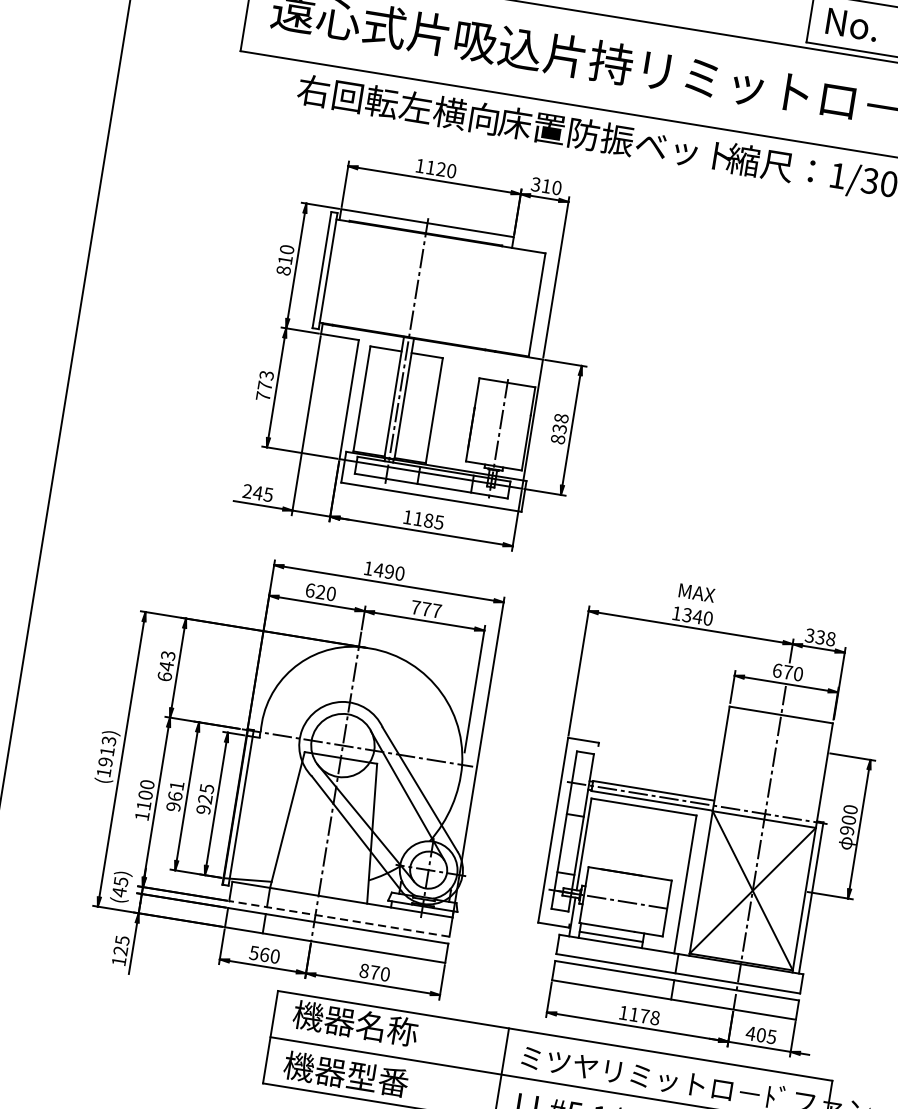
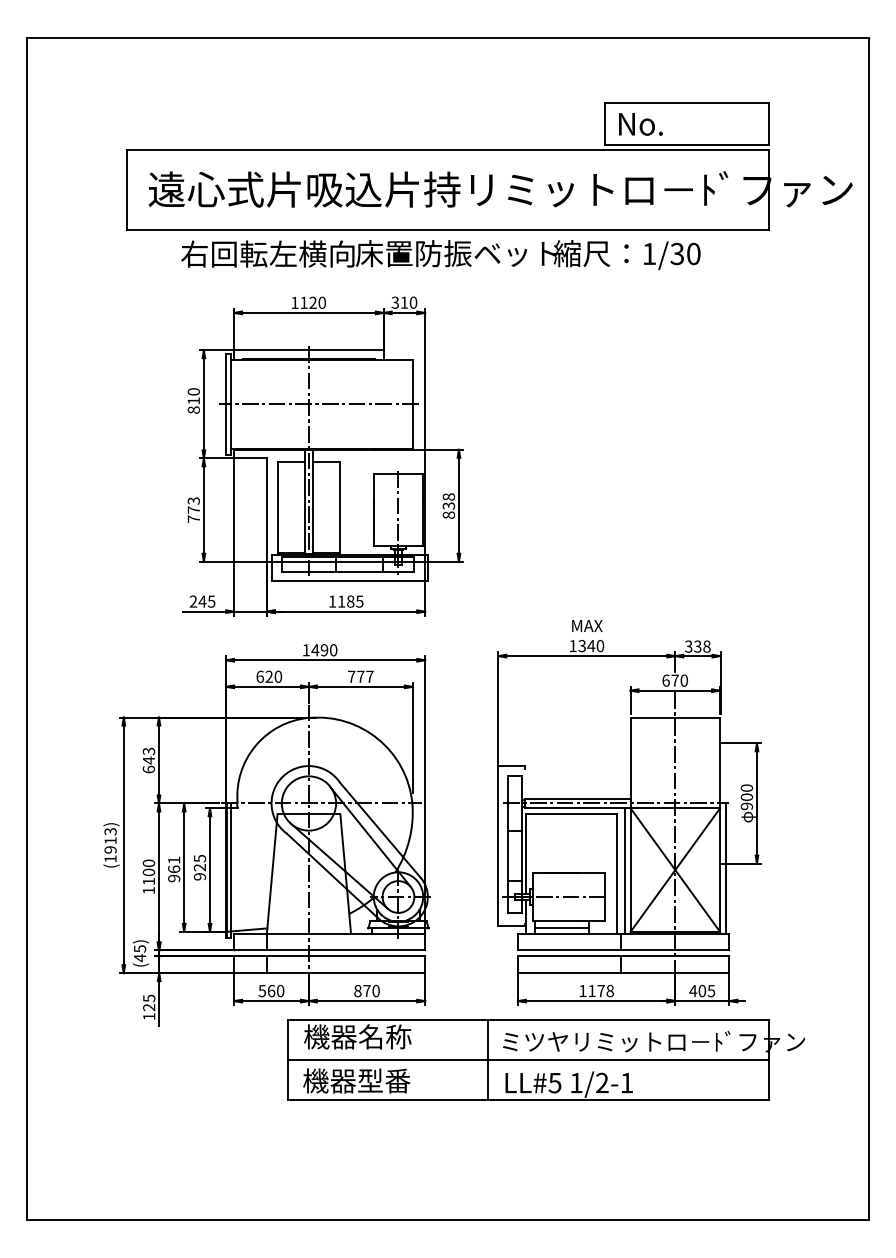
line: (428, 287) -> (318, 404), added
line: (694, 881) -> (624, 870), added
line: (339, 918) -> (329, 950), dashed -> solid

